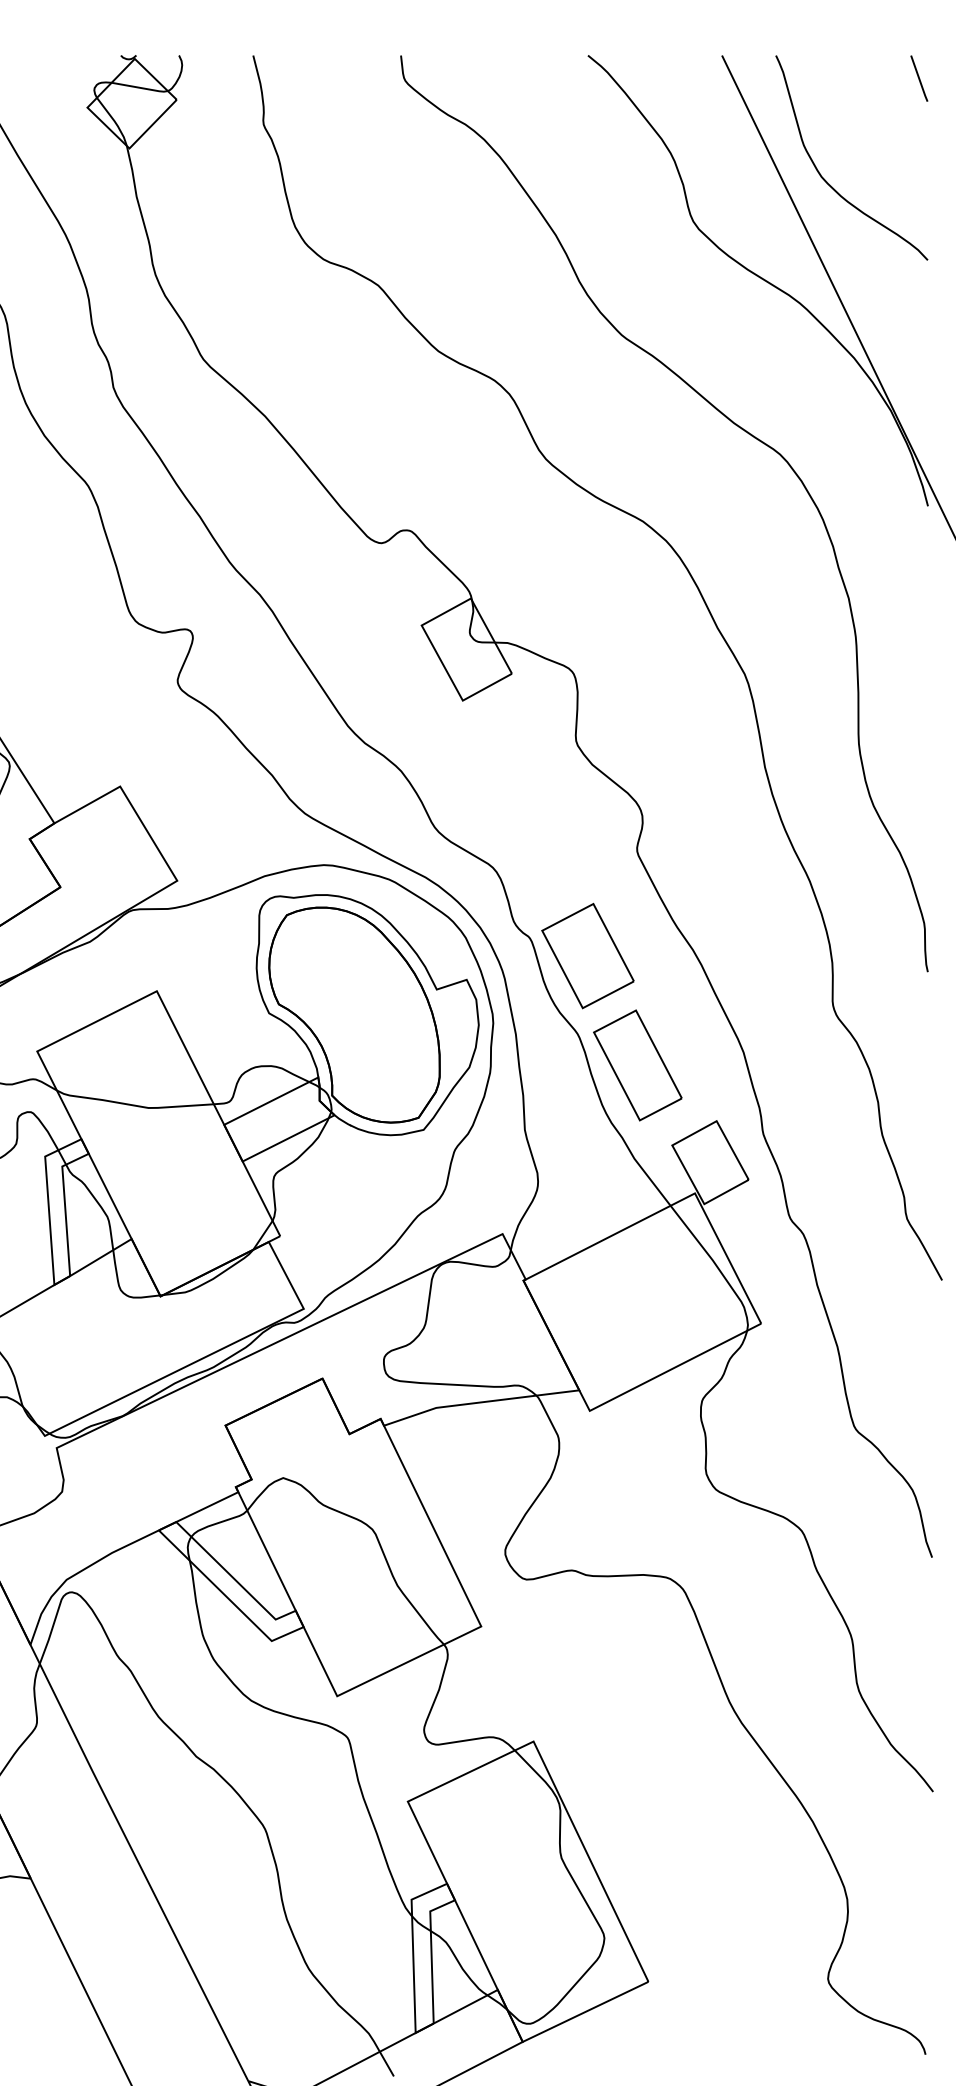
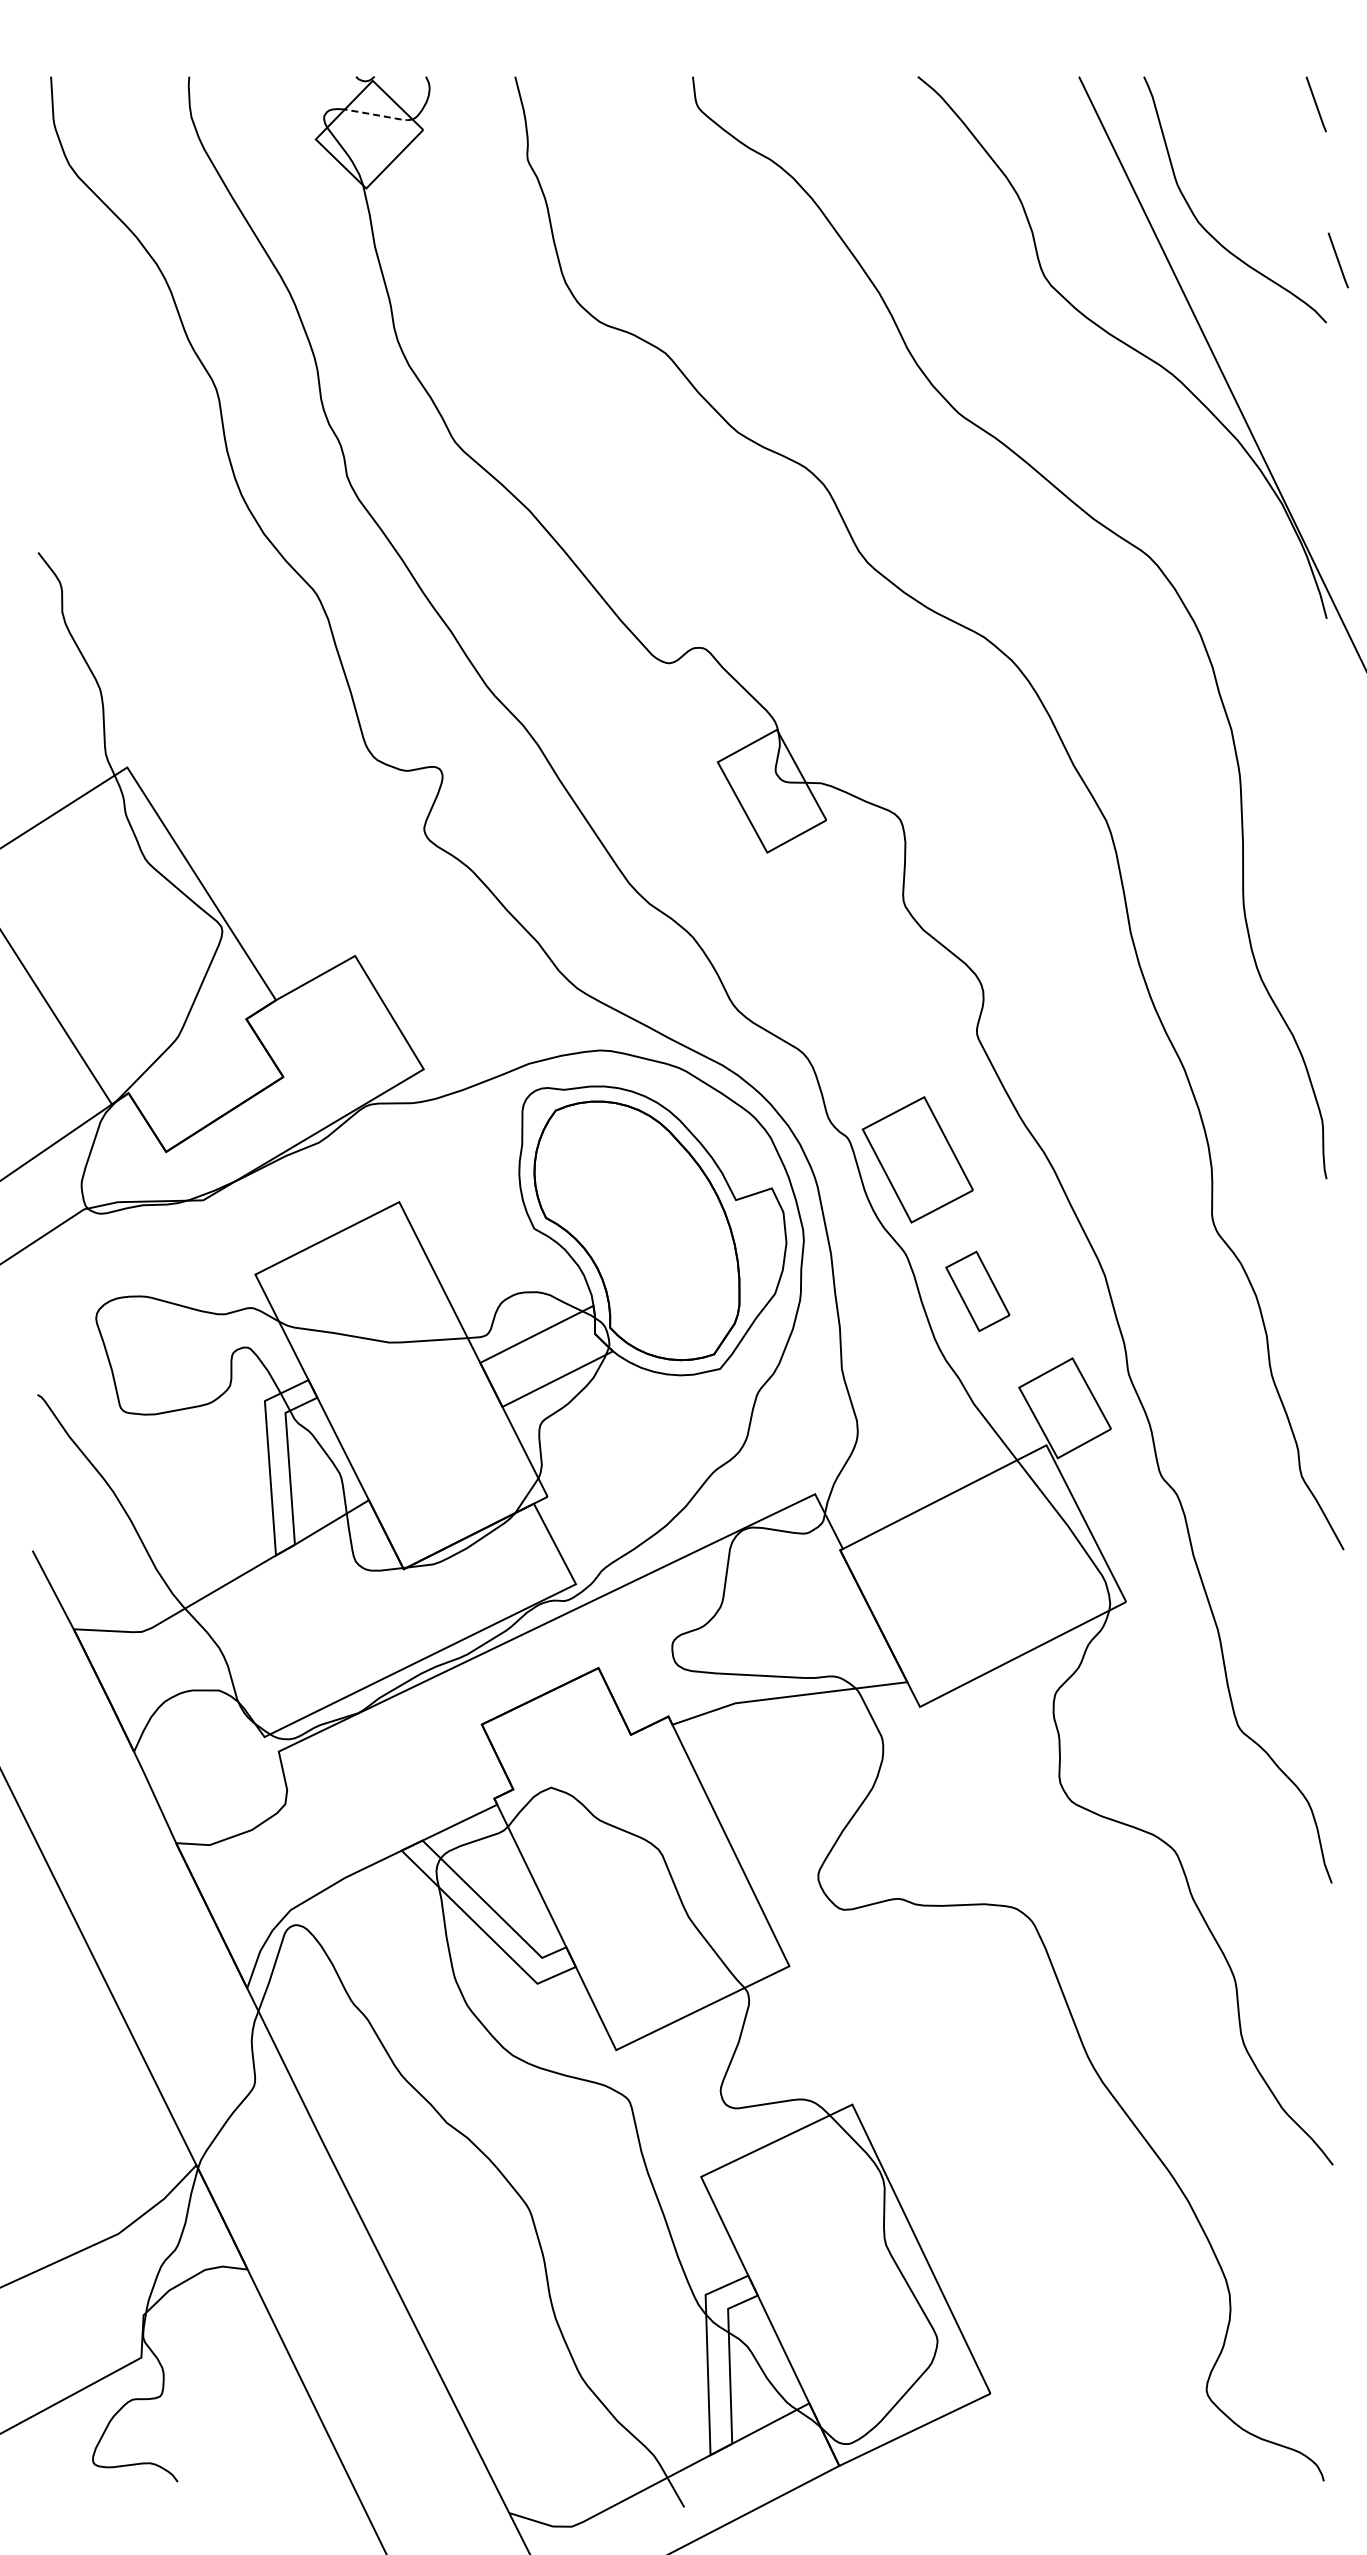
line: (140, 87) -> (379, 115), solid -> dashed
line: (936, 208) -> (1337, 260), added
part: (637, 1065) -> (977, 1291), size x0.6

